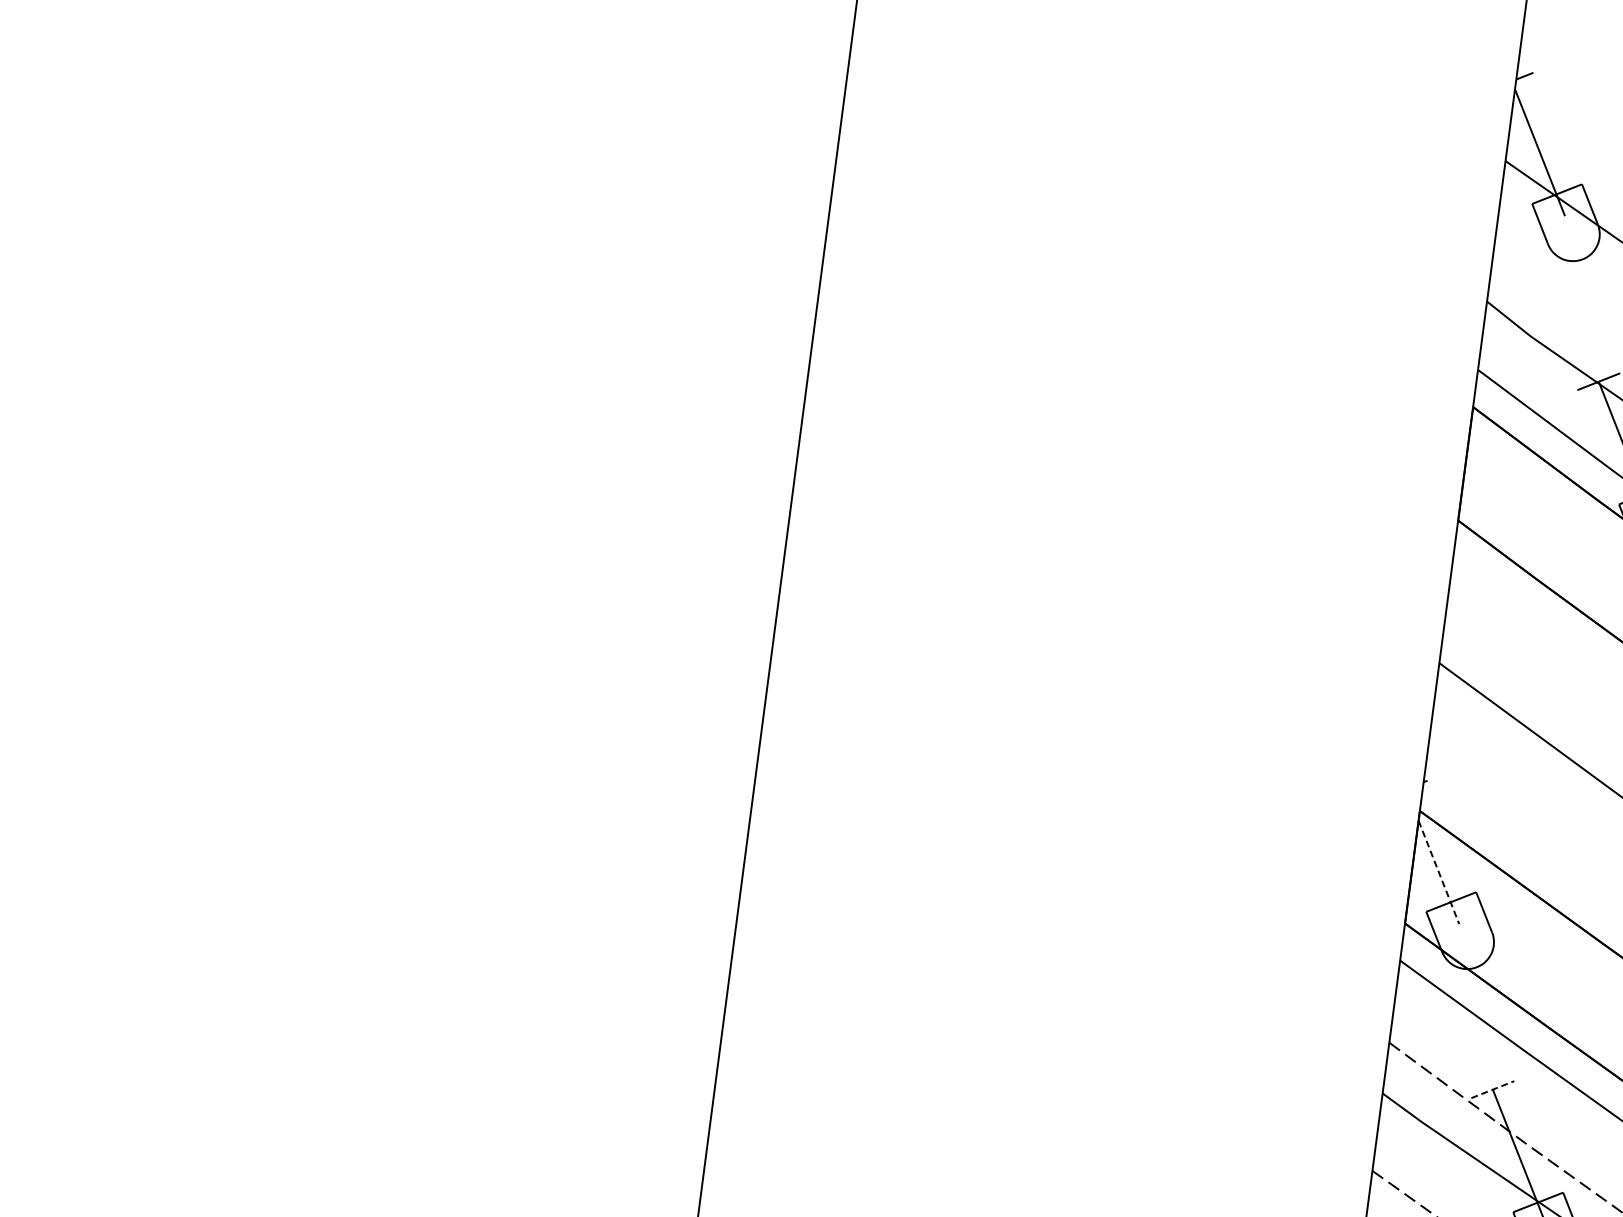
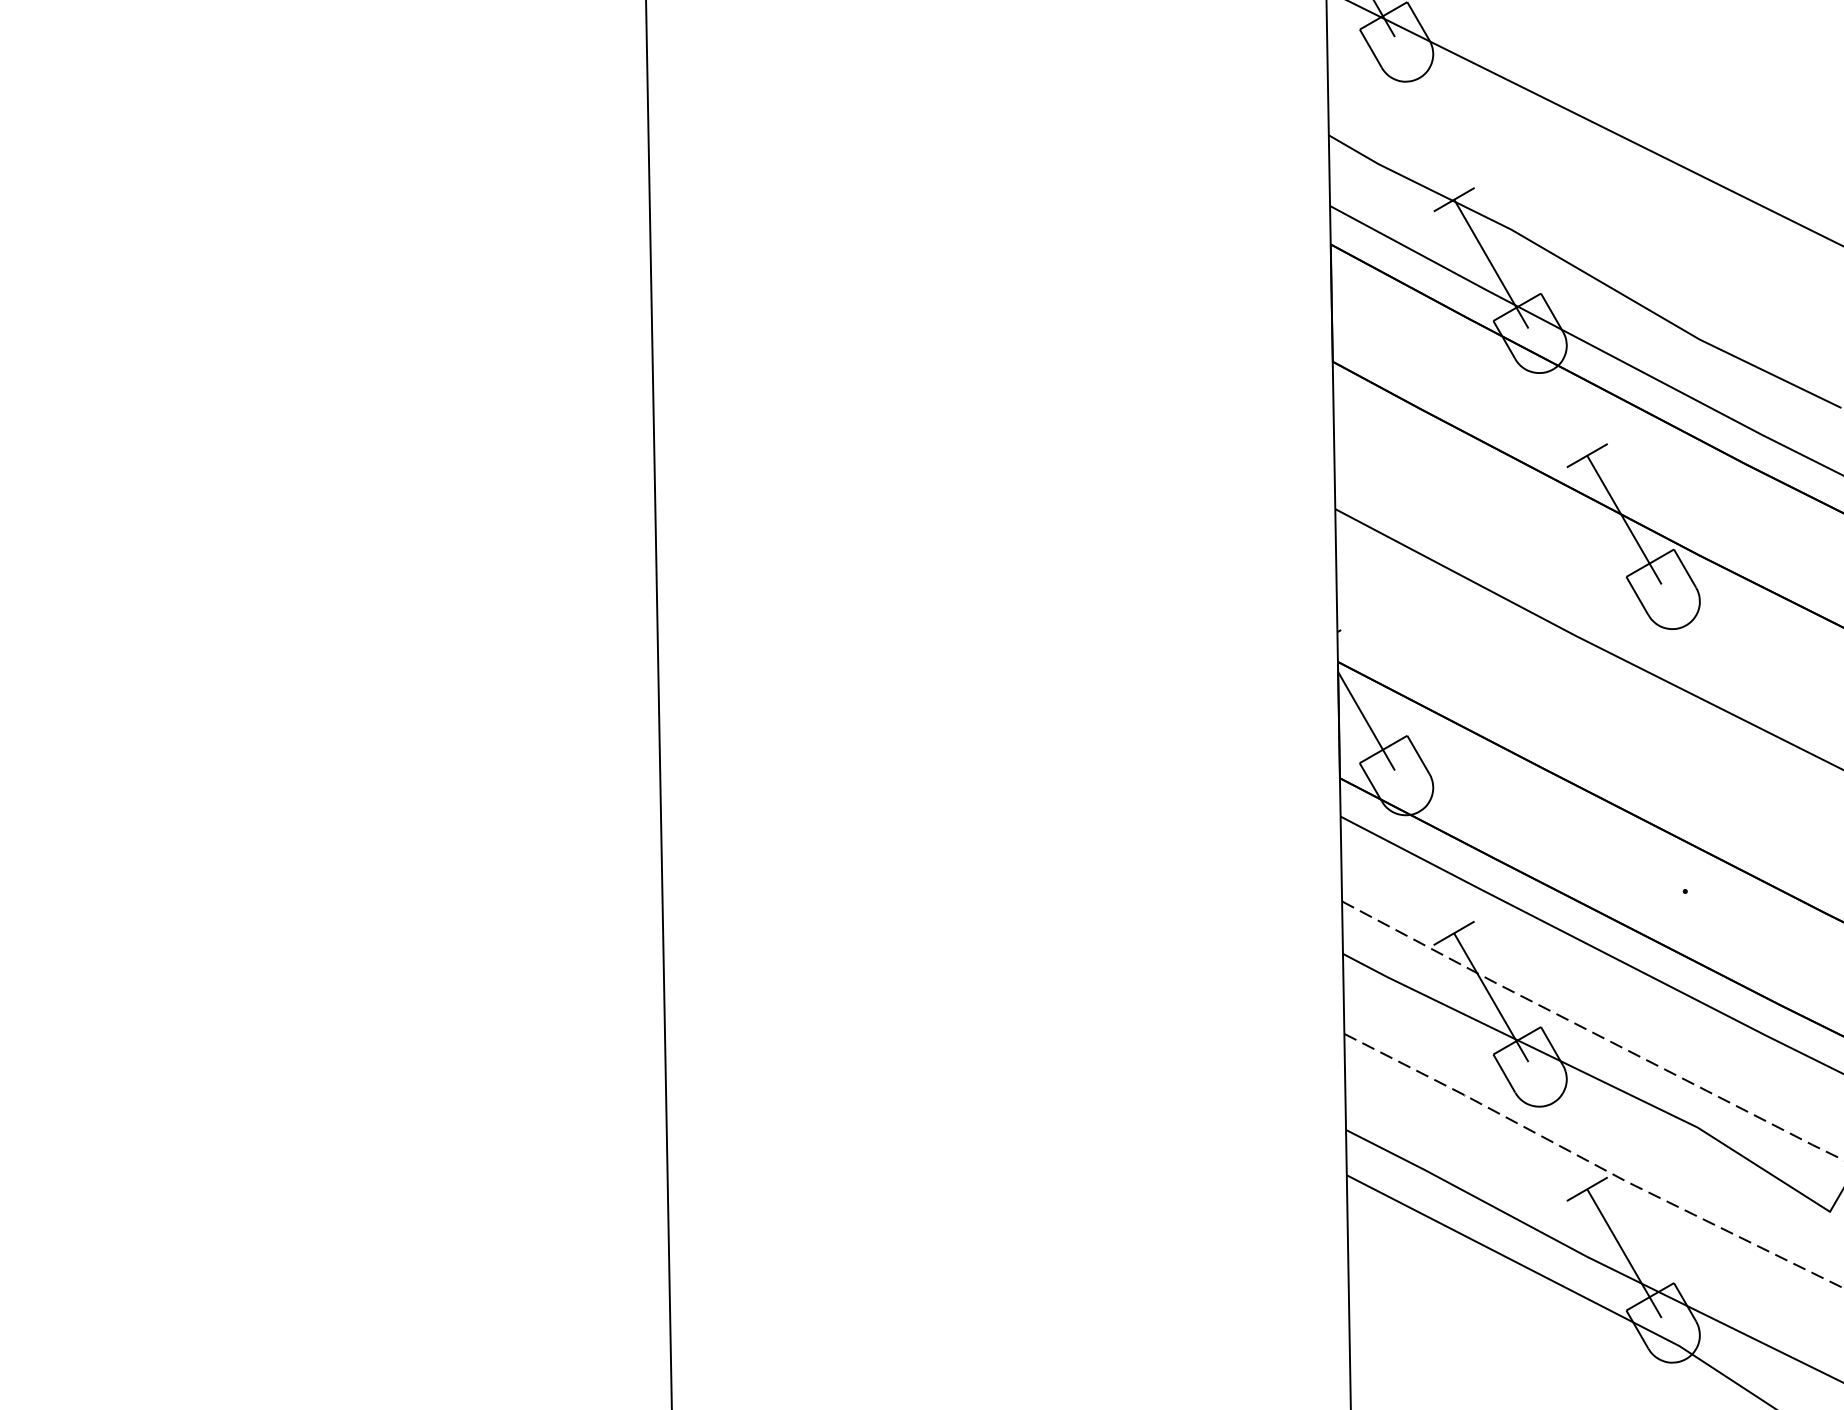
line: (1438, 872) -> (1366, 721), dashed -> solid
line: (1493, 1089) -> (1454, 933), dashed -> solid

